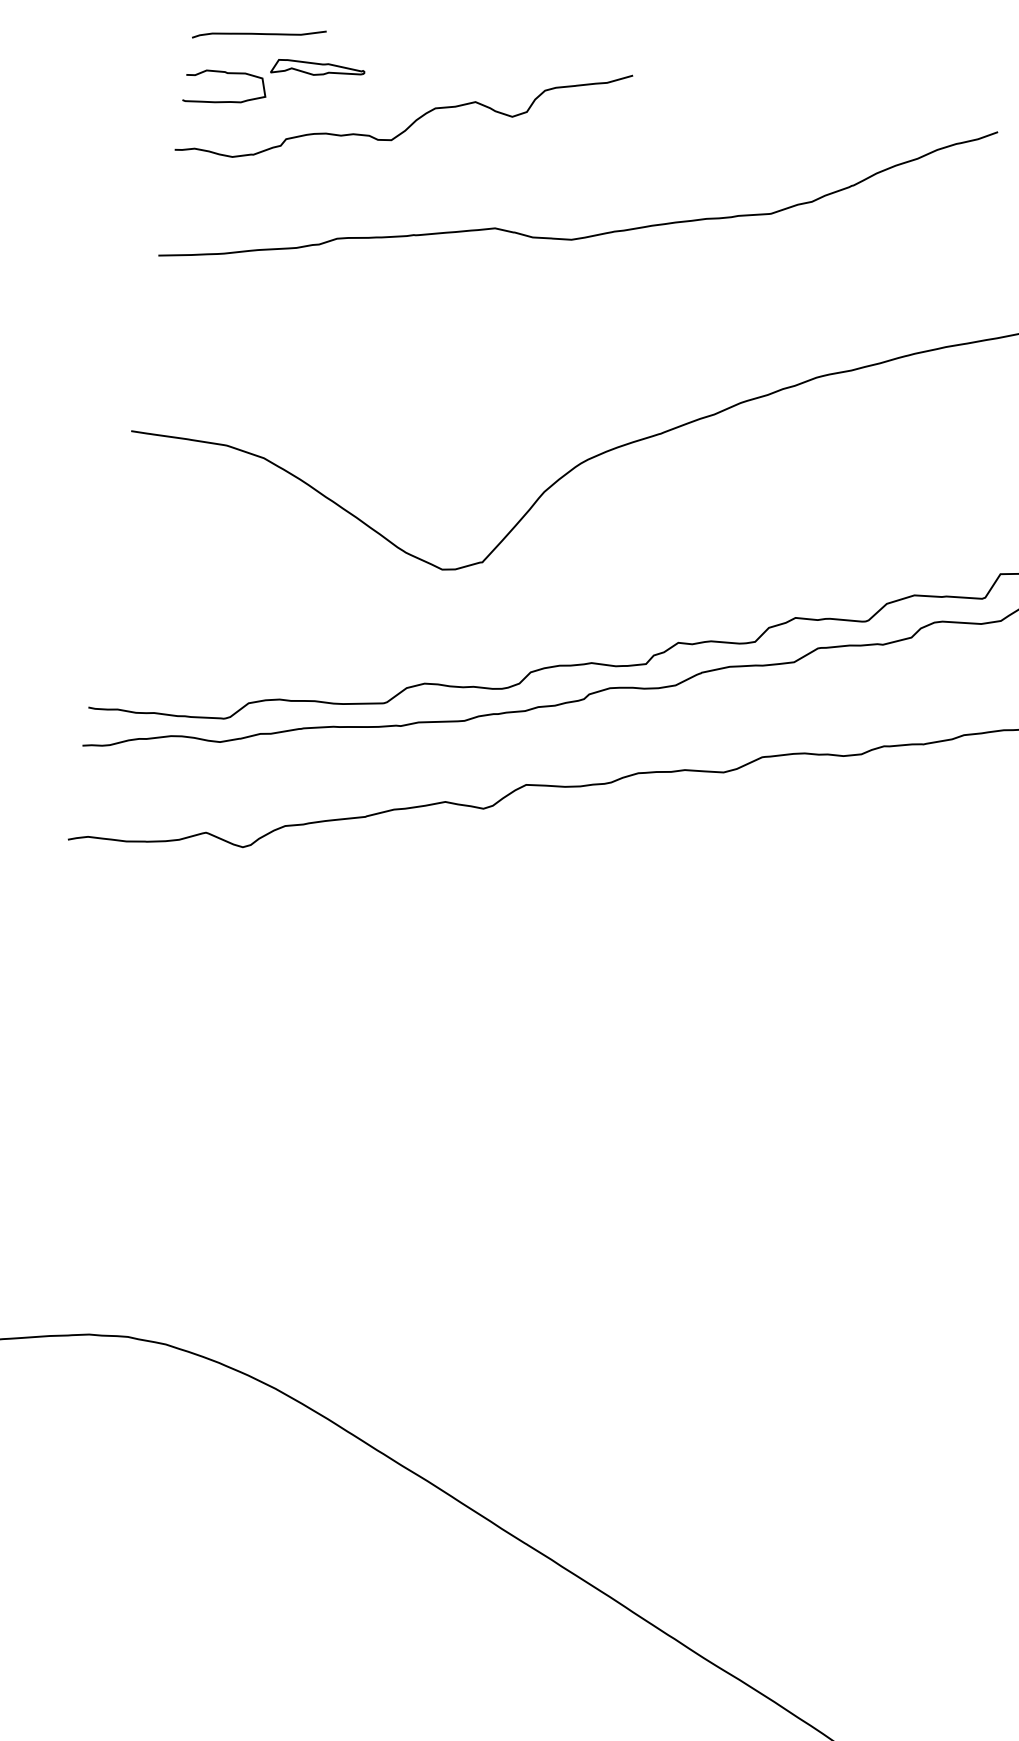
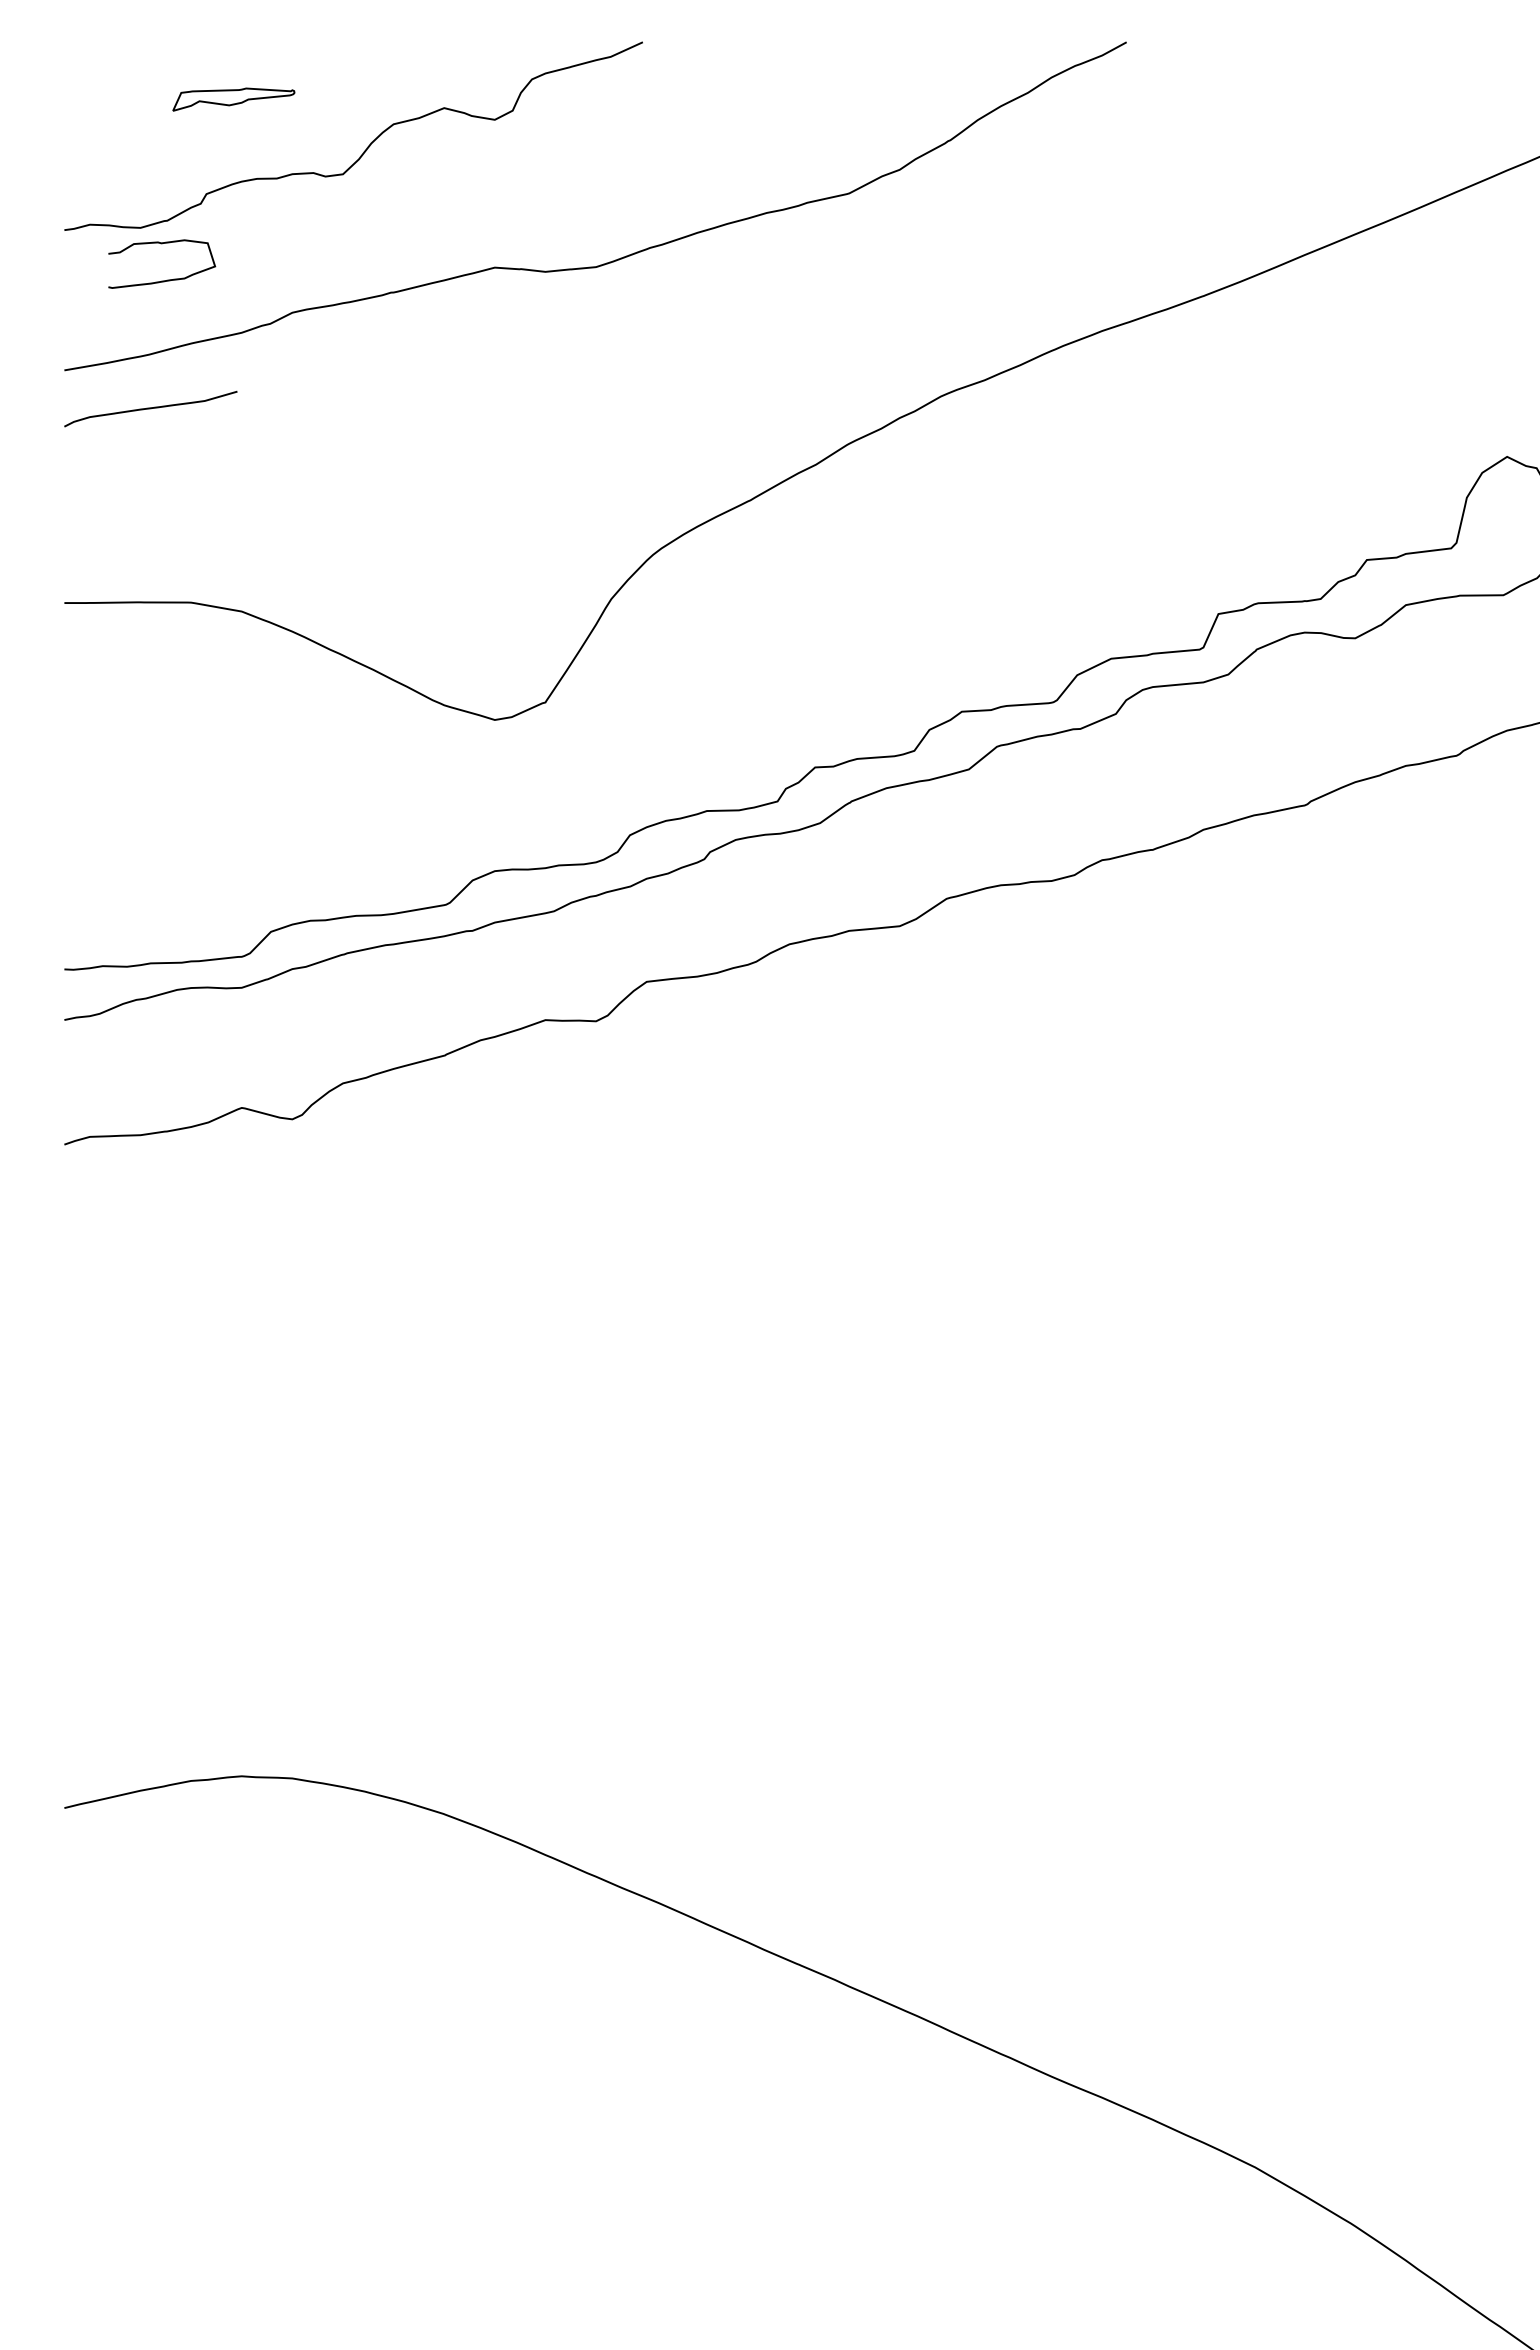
curve: (259, 34) -> (150, 408), moved
curve: (227, 101) -> (167, 279), moved

